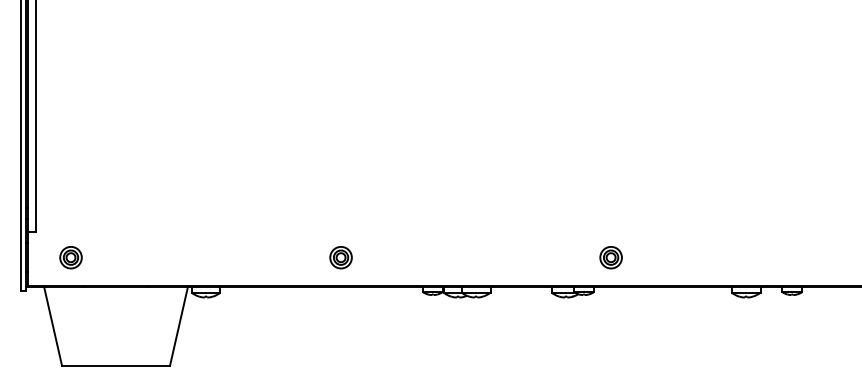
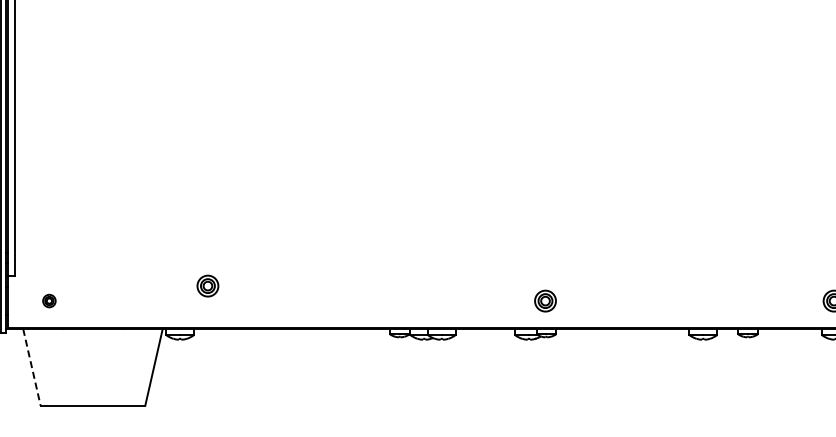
part: (71, 257) -> (49, 300), size x0.6
part: (340, 257) -> (207, 285), moved
part: (611, 257) -> (545, 300), moved
line: (53, 326) -> (32, 367), solid -> dashed

